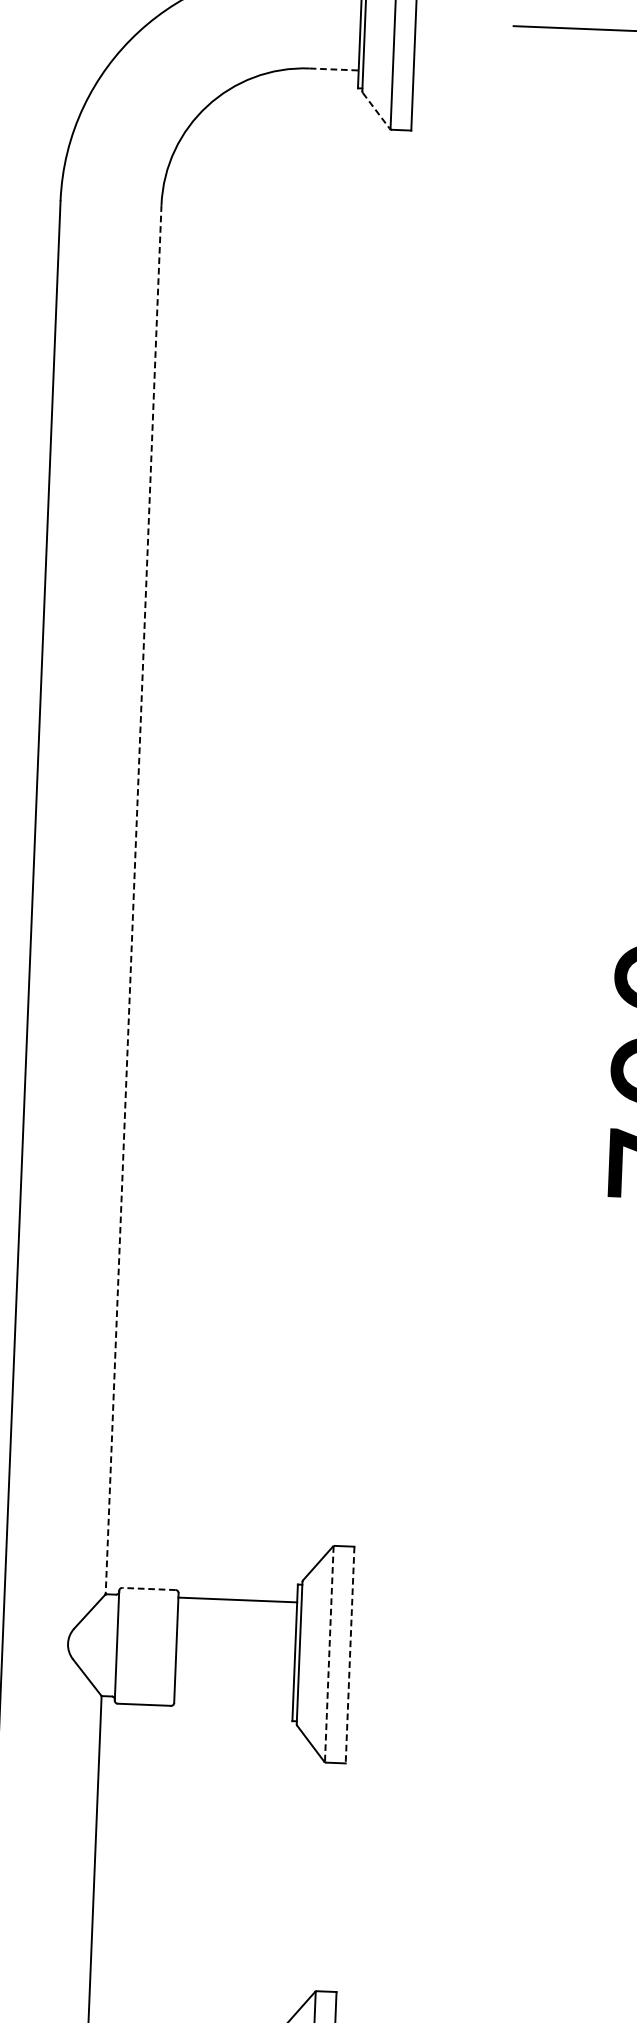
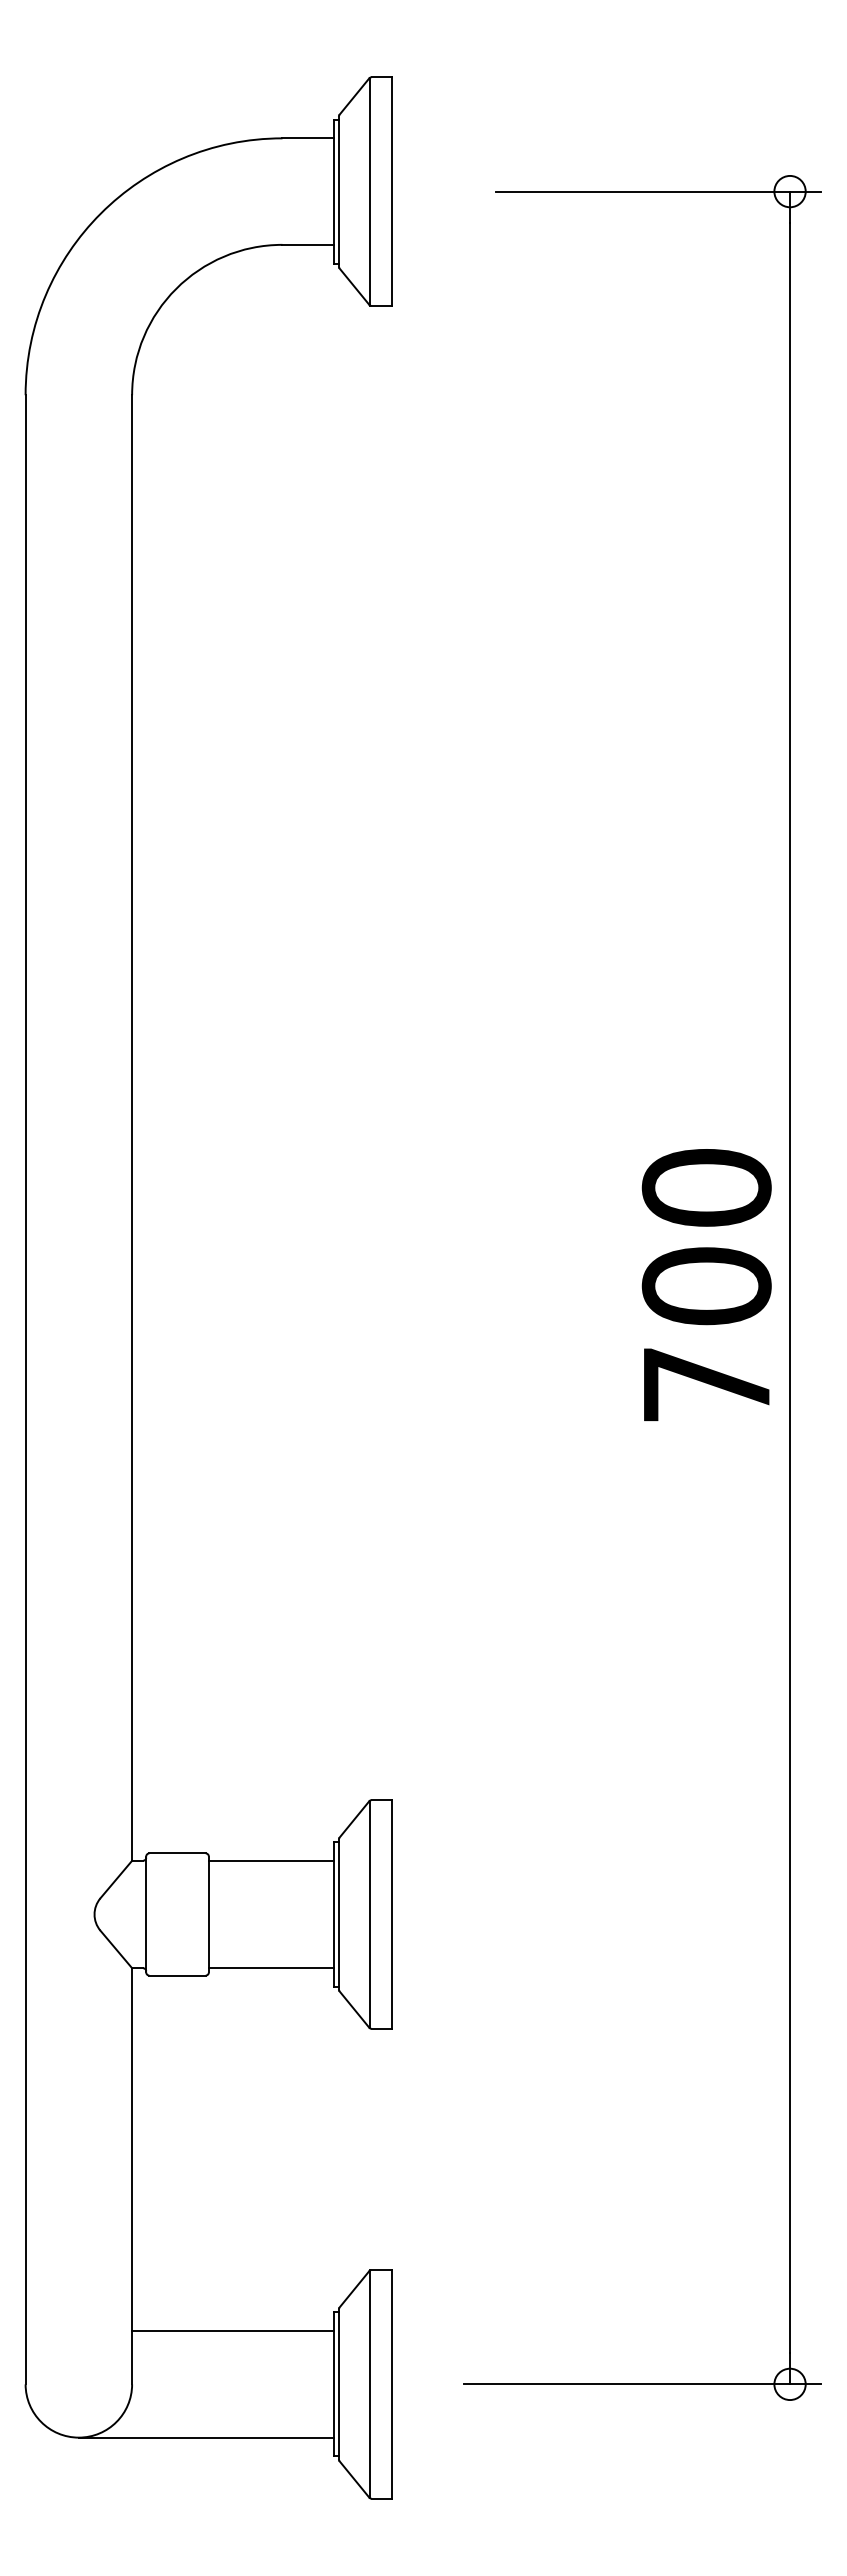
line: (334, 69) -> (308, 244), dashed -> solid
line: (376, 111) -> (354, 287), dashed -> solid
line: (133, 900) -> (132, 1128), dashed -> solid
line: (148, 1589) -> (177, 1853), dashed -> solid
line: (329, 1654) -> (370, 1914), dashed -> solid
line: (350, 1656) -> (392, 1915), dashed -> solid
line: (233, 1700) -> (271, 1967), added

